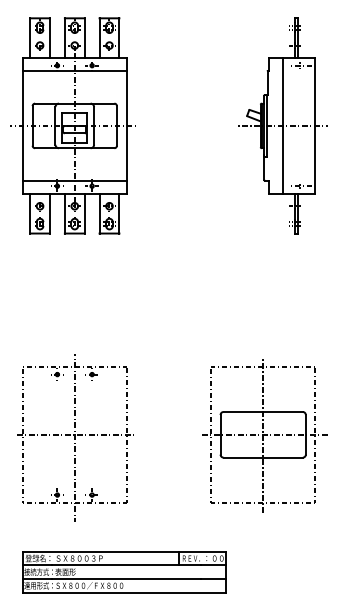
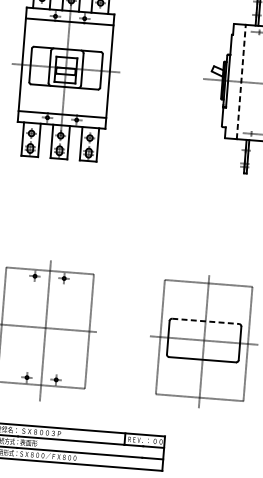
line: (283, 125) -> (241, 81), solid -> dashed
line: (263, 412) -> (205, 321), solid -> dashed

